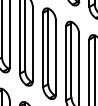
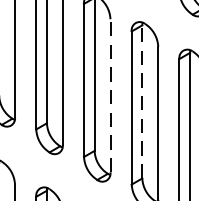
line: (56, 56) -> (111, 93), solid -> dashed
line: (71, 59) -> (142, 99), solid -> dashed

